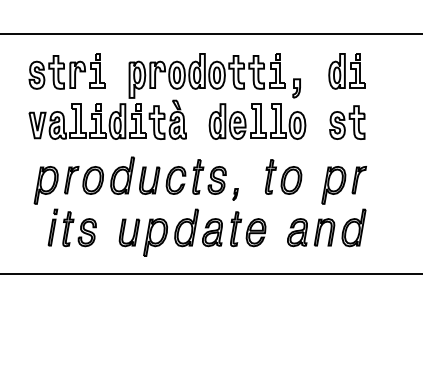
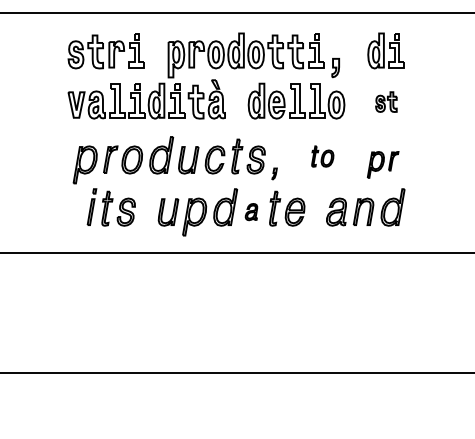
part: (347, 121) -> (386, 101), size x0.6
part: (283, 176) -> (322, 156), size x0.6
part: (343, 184) -> (382, 164), size x0.7
part: (212, 231) -> (251, 211), size x0.6

